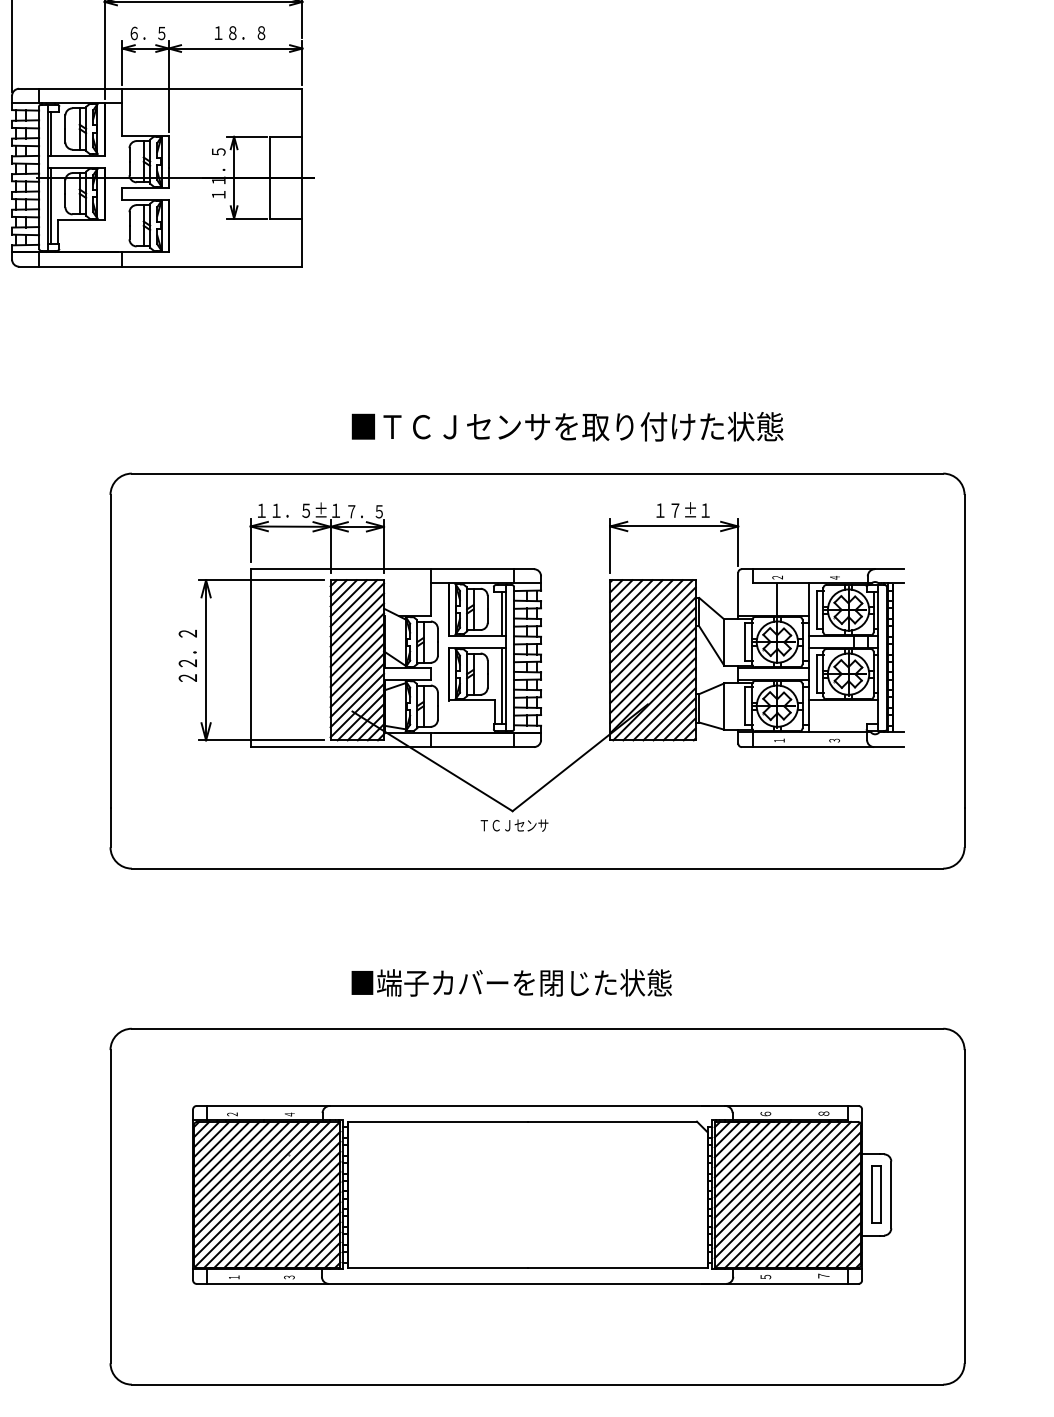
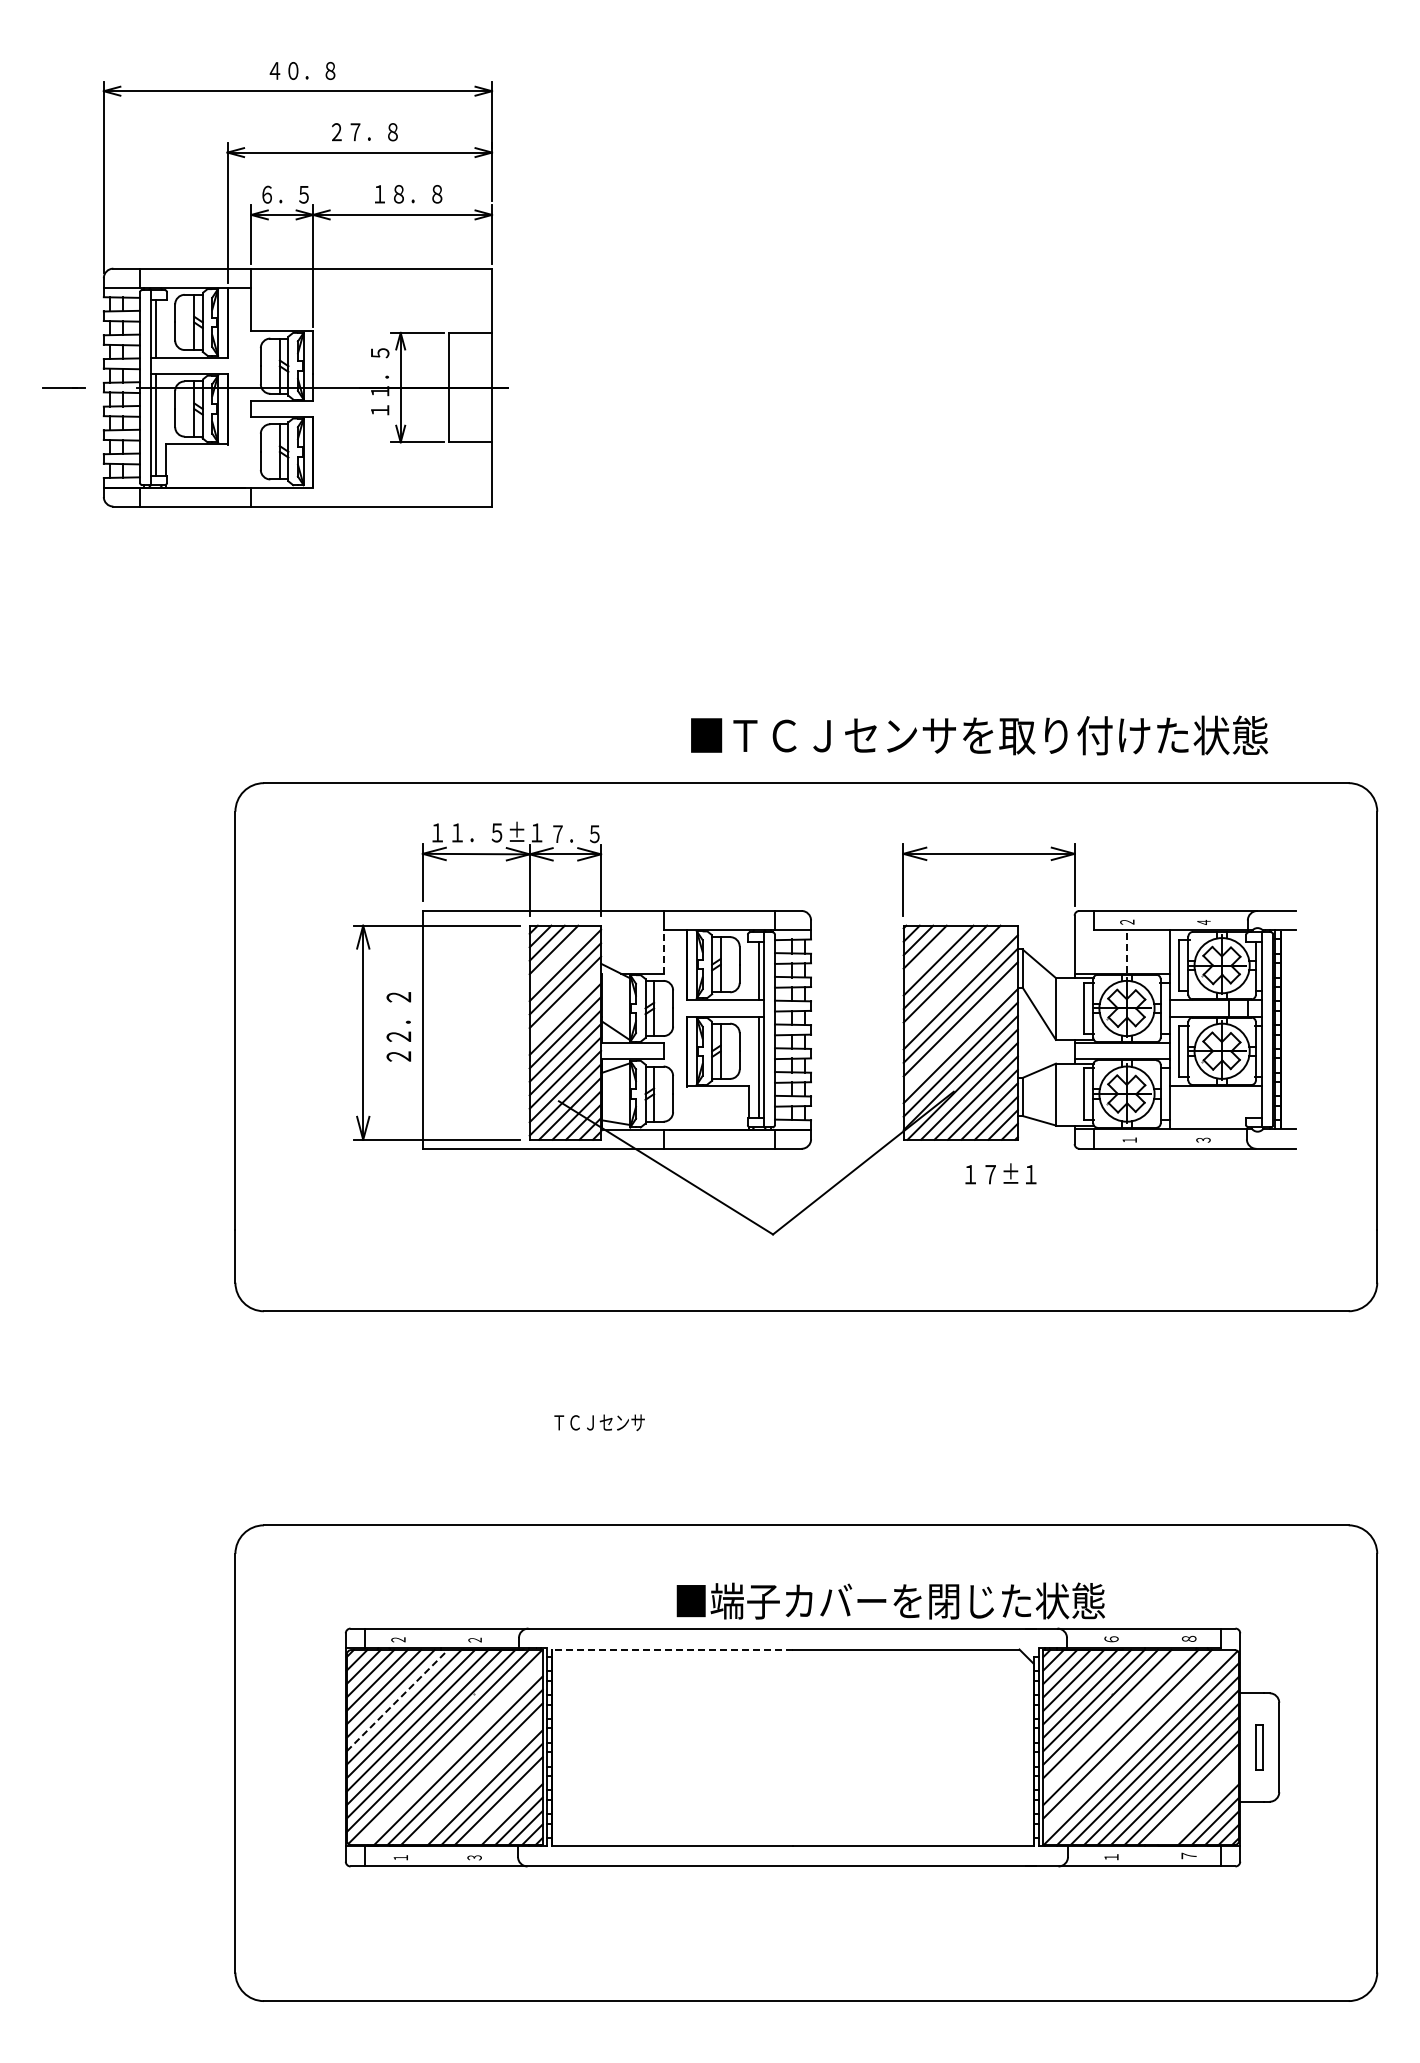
text: (567, 426) -> (979, 735), moved
text: (682, 509) -> (1000, 1173), moved
line: (430, 599) -> (663, 951), solid -> dashed
line: (777, 599) -> (1127, 951), solid -> dashed
line: (631, 601) -> (931, 953), removed
line: (353, 603) -> (560, 956), removed
line: (651, 621) -> (958, 980), removed
line: (357, 639) -> (565, 1005), removed
text: (187, 655) -> (398, 1026), moved
line: (652, 660) -> (960, 1032), removed
text: (514, 825) -> (599, 1422), moved
text: (511, 982) -> (890, 1600), moved
text: (289, 1114) -> (474, 1639), ４ -> ２
line: (437, 1121) -> (672, 1649), solid -> dashed
line: (231, 1159) -> (397, 1700), solid -> dashed
line: (767, 1174) -> (1113, 1720), removed
line: (783, 1190) -> (1134, 1741), removed
part: (876, 1194) -> (1259, 1747), size x0.6
line: (272, 1199) -> (451, 1753), removed
line: (292, 1219) -> (478, 1780), removed
line: (828, 1235) -> (1195, 1801), removed
line: (312, 1239) -> (505, 1807), removed
line: (833, 1239) -> (1201, 1807), removed
text: (765, 1277) -> (1111, 1857), ５ -> １

